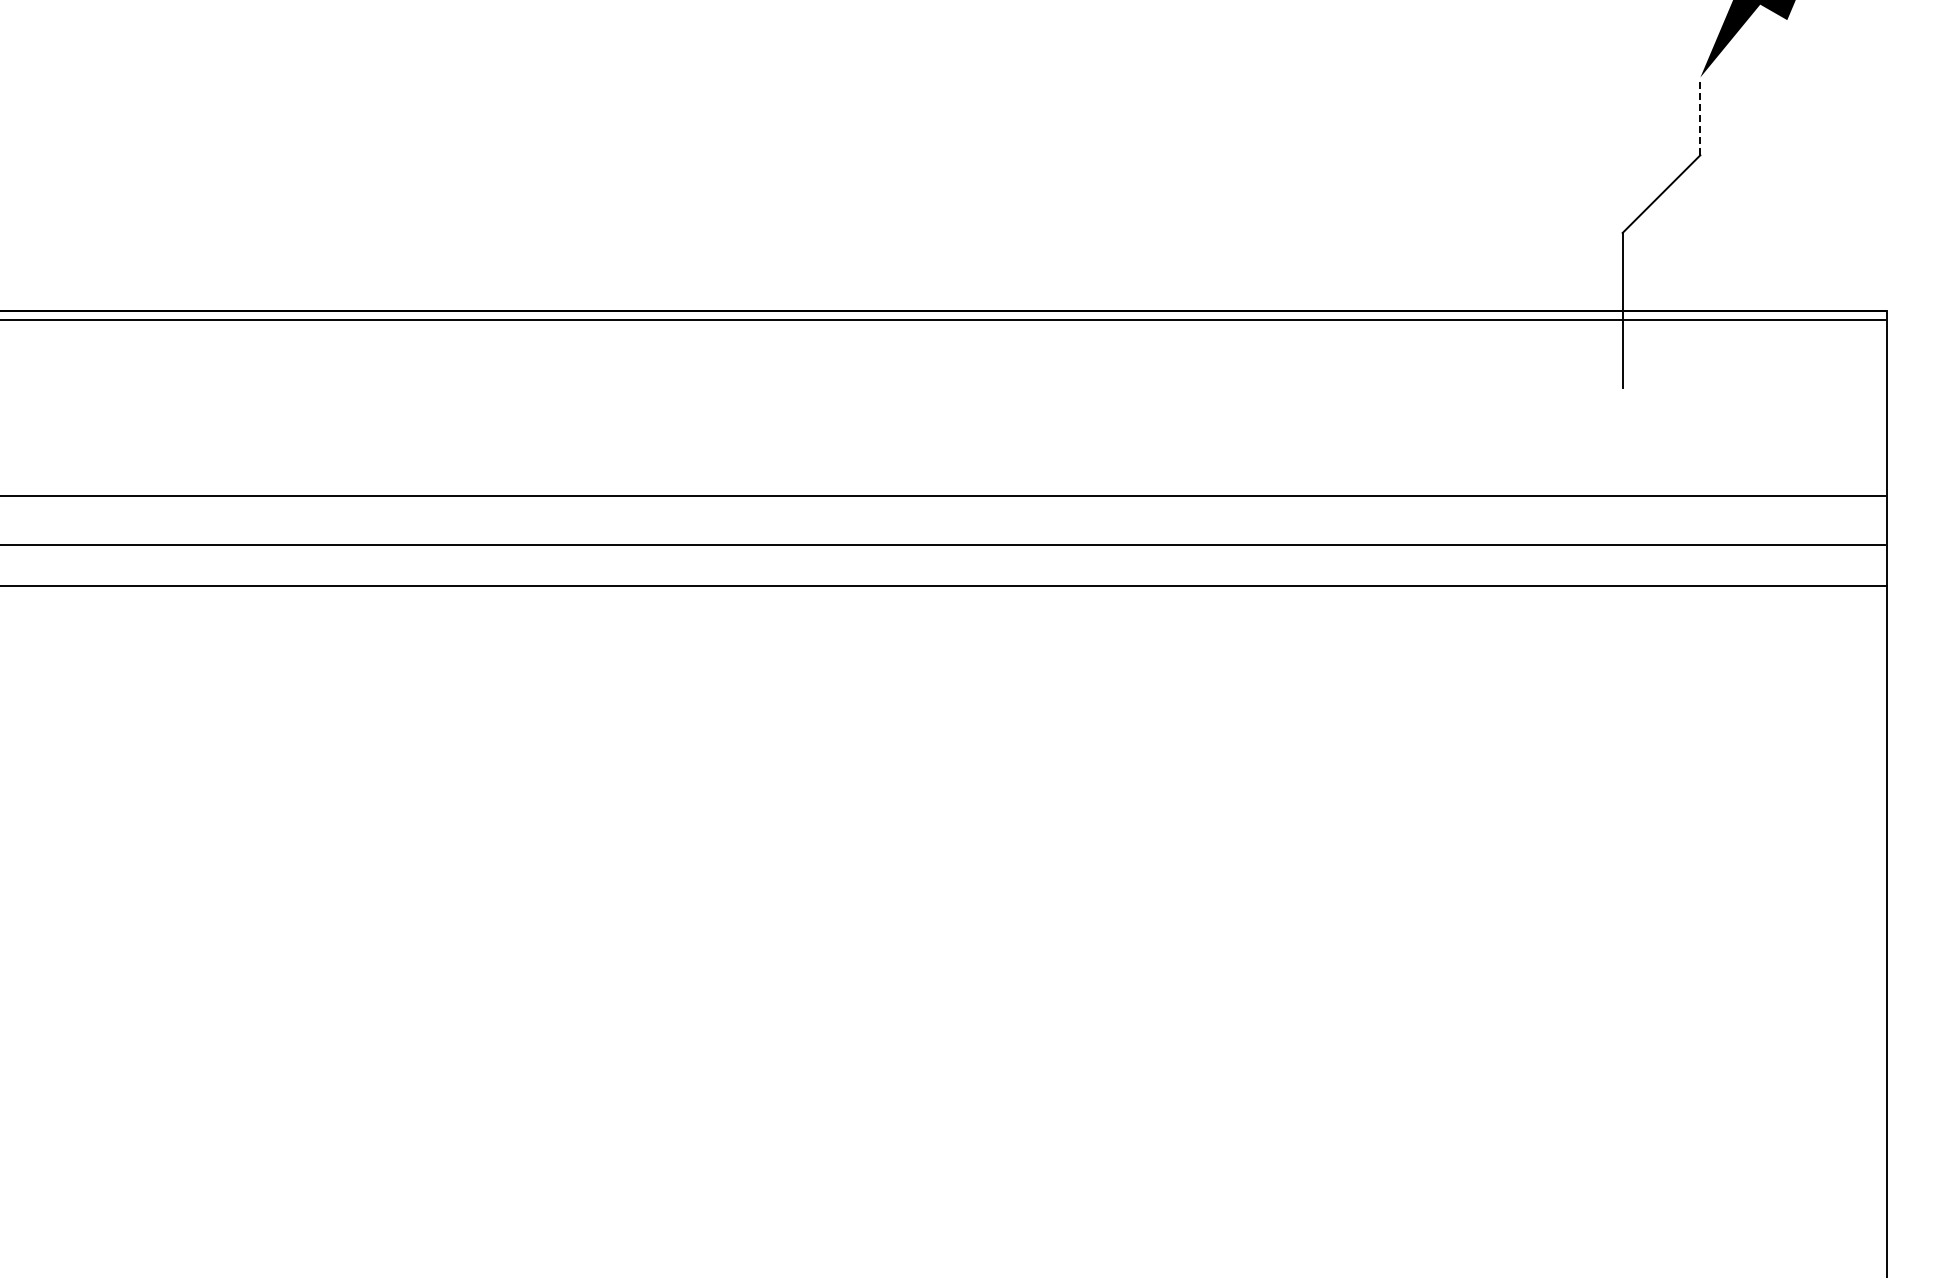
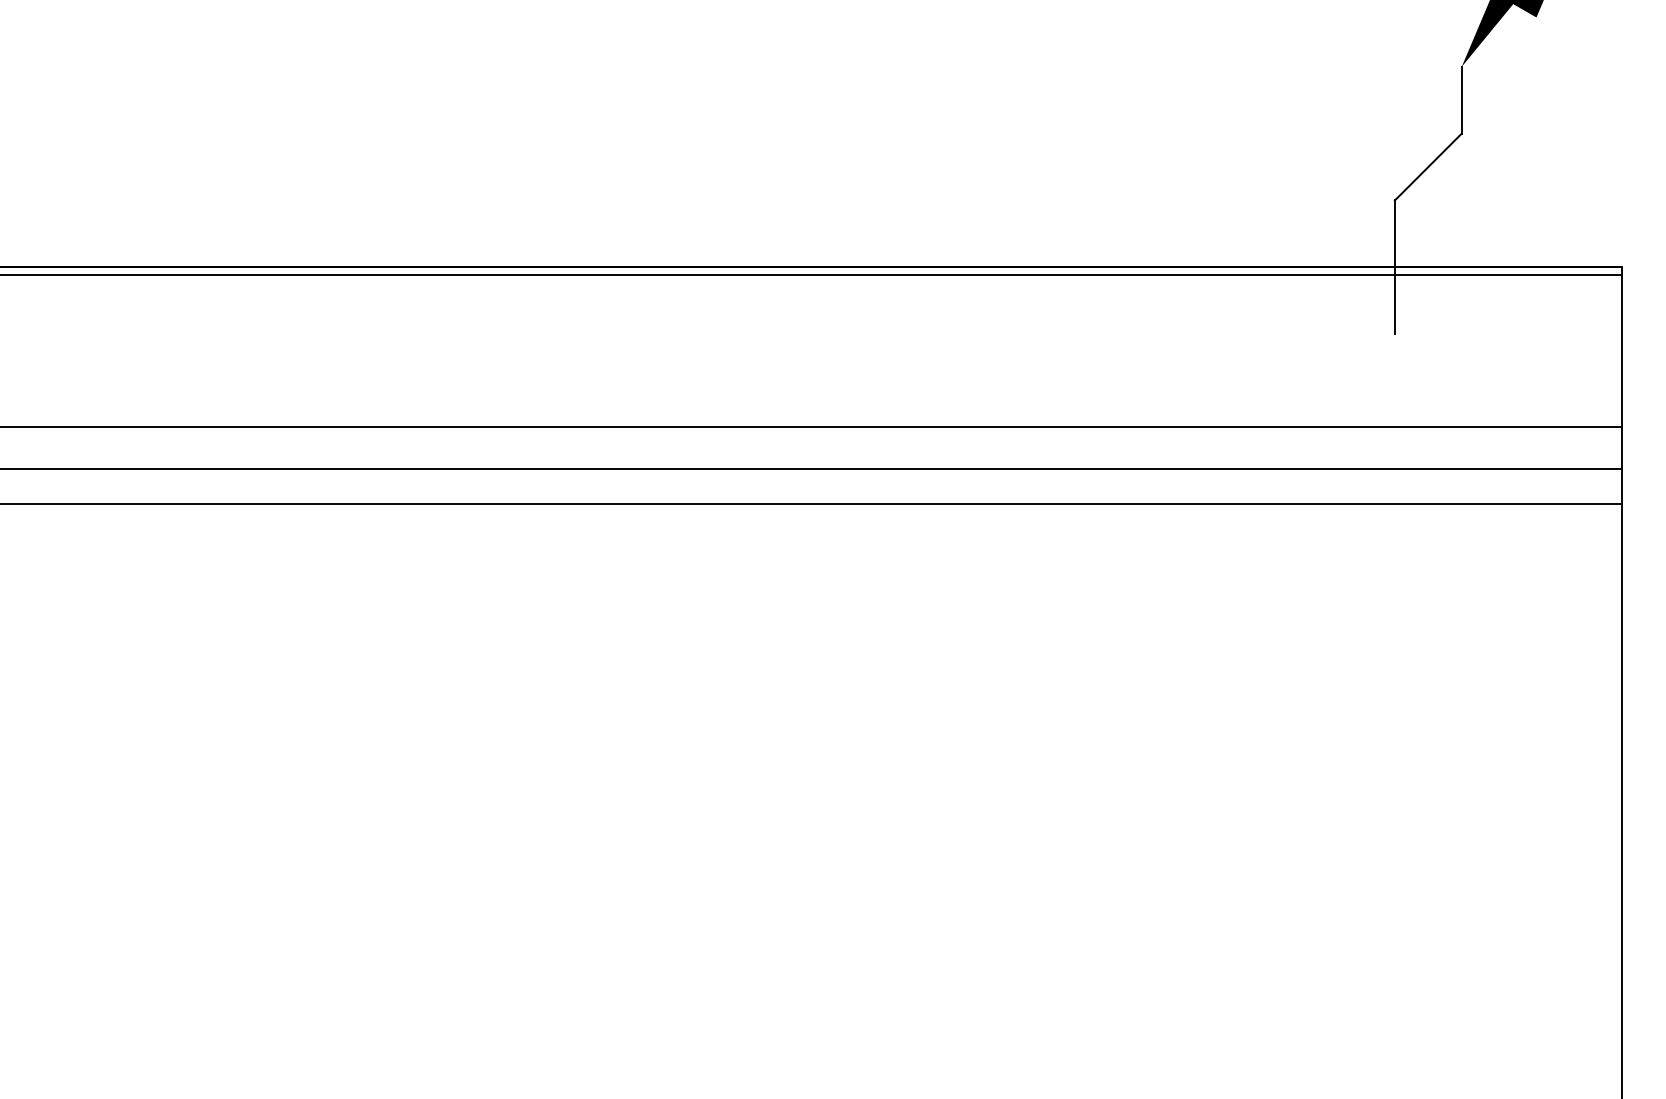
line: (1700, 116) -> (1461, 100), dashed -> solid

